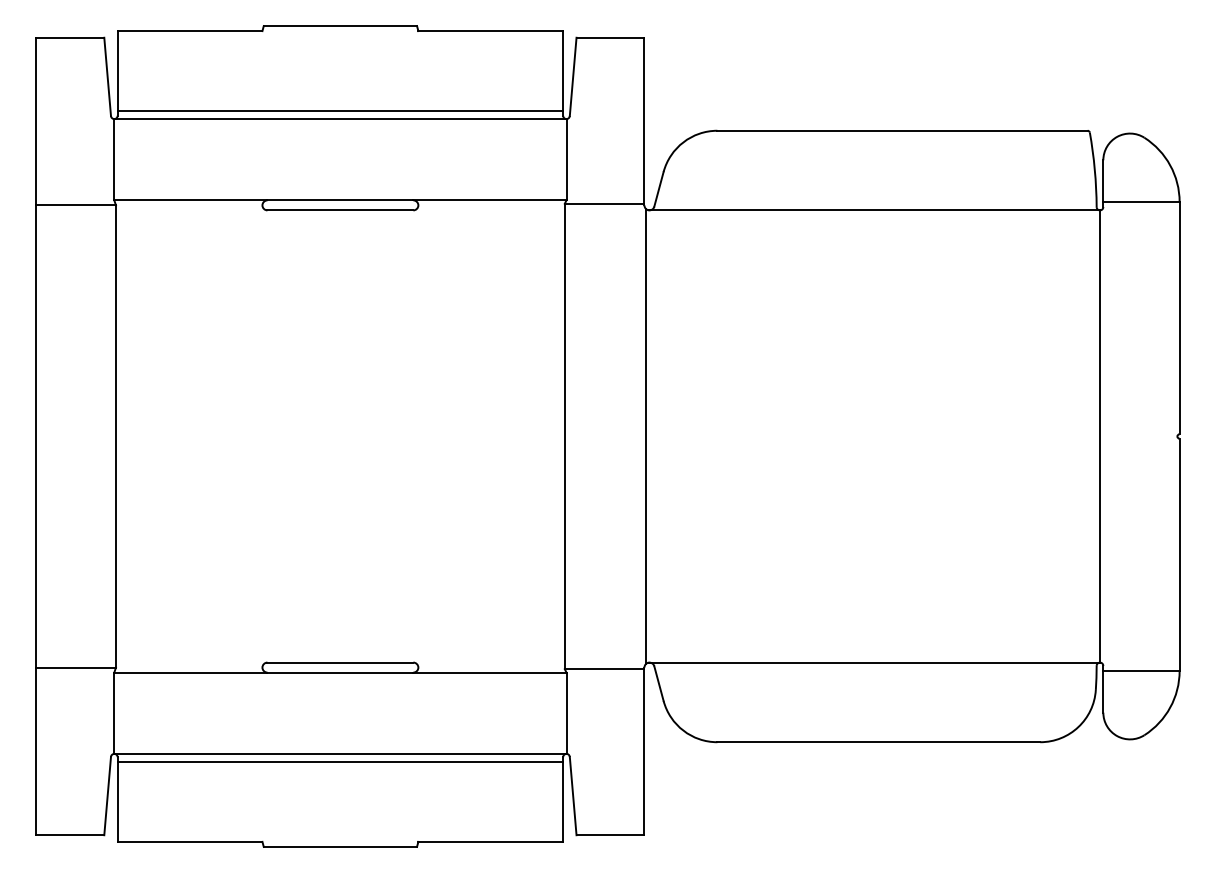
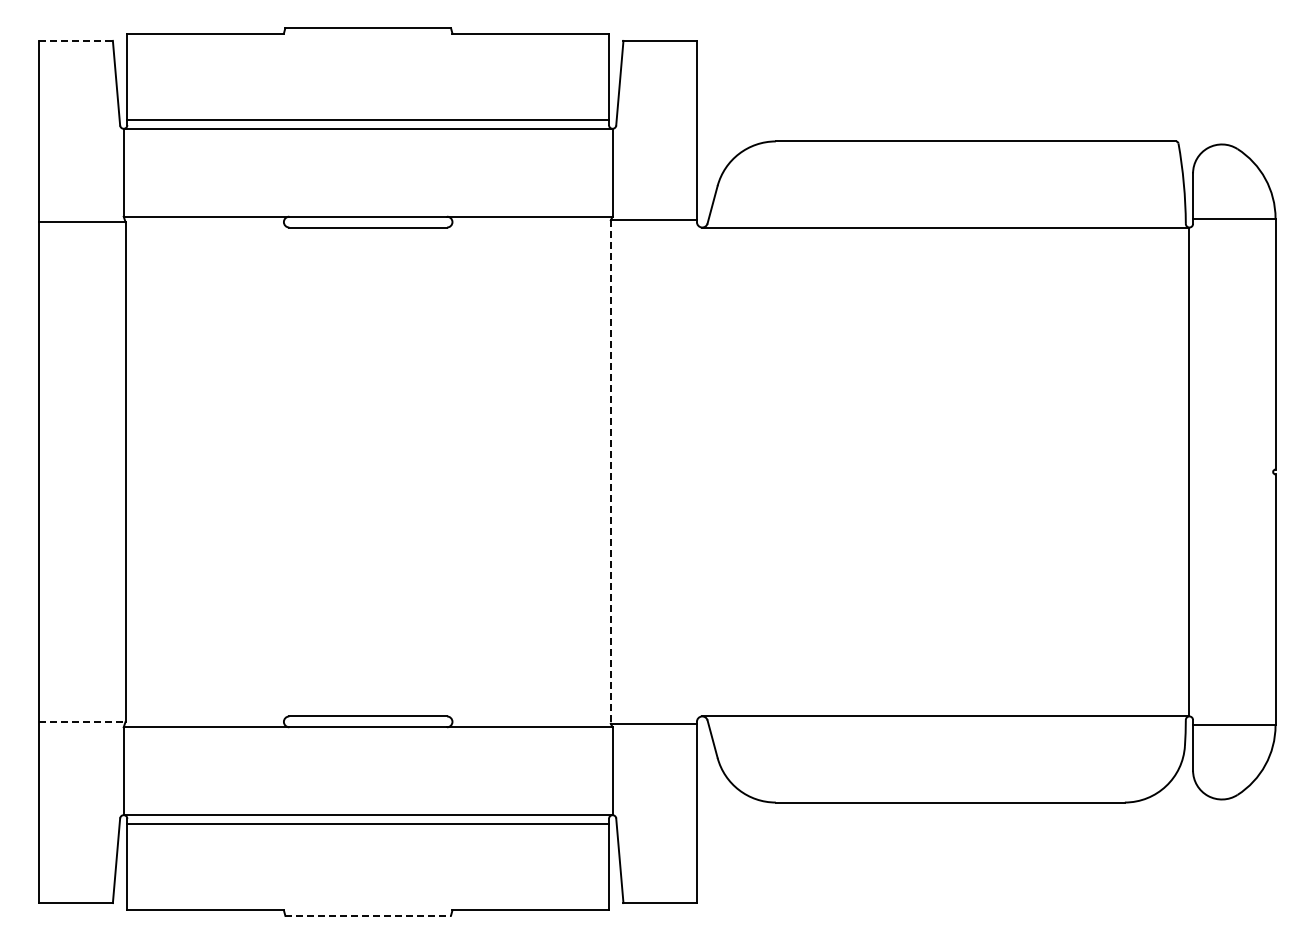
line: (70, 37) -> (76, 40), solid -> dashed
line: (564, 436) -> (610, 472), solid -> dashed
line: (645, 436) -> (698, 471), removed
line: (76, 667) -> (82, 721), solid -> dashed
line: (340, 846) -> (368, 915), solid -> dashed

